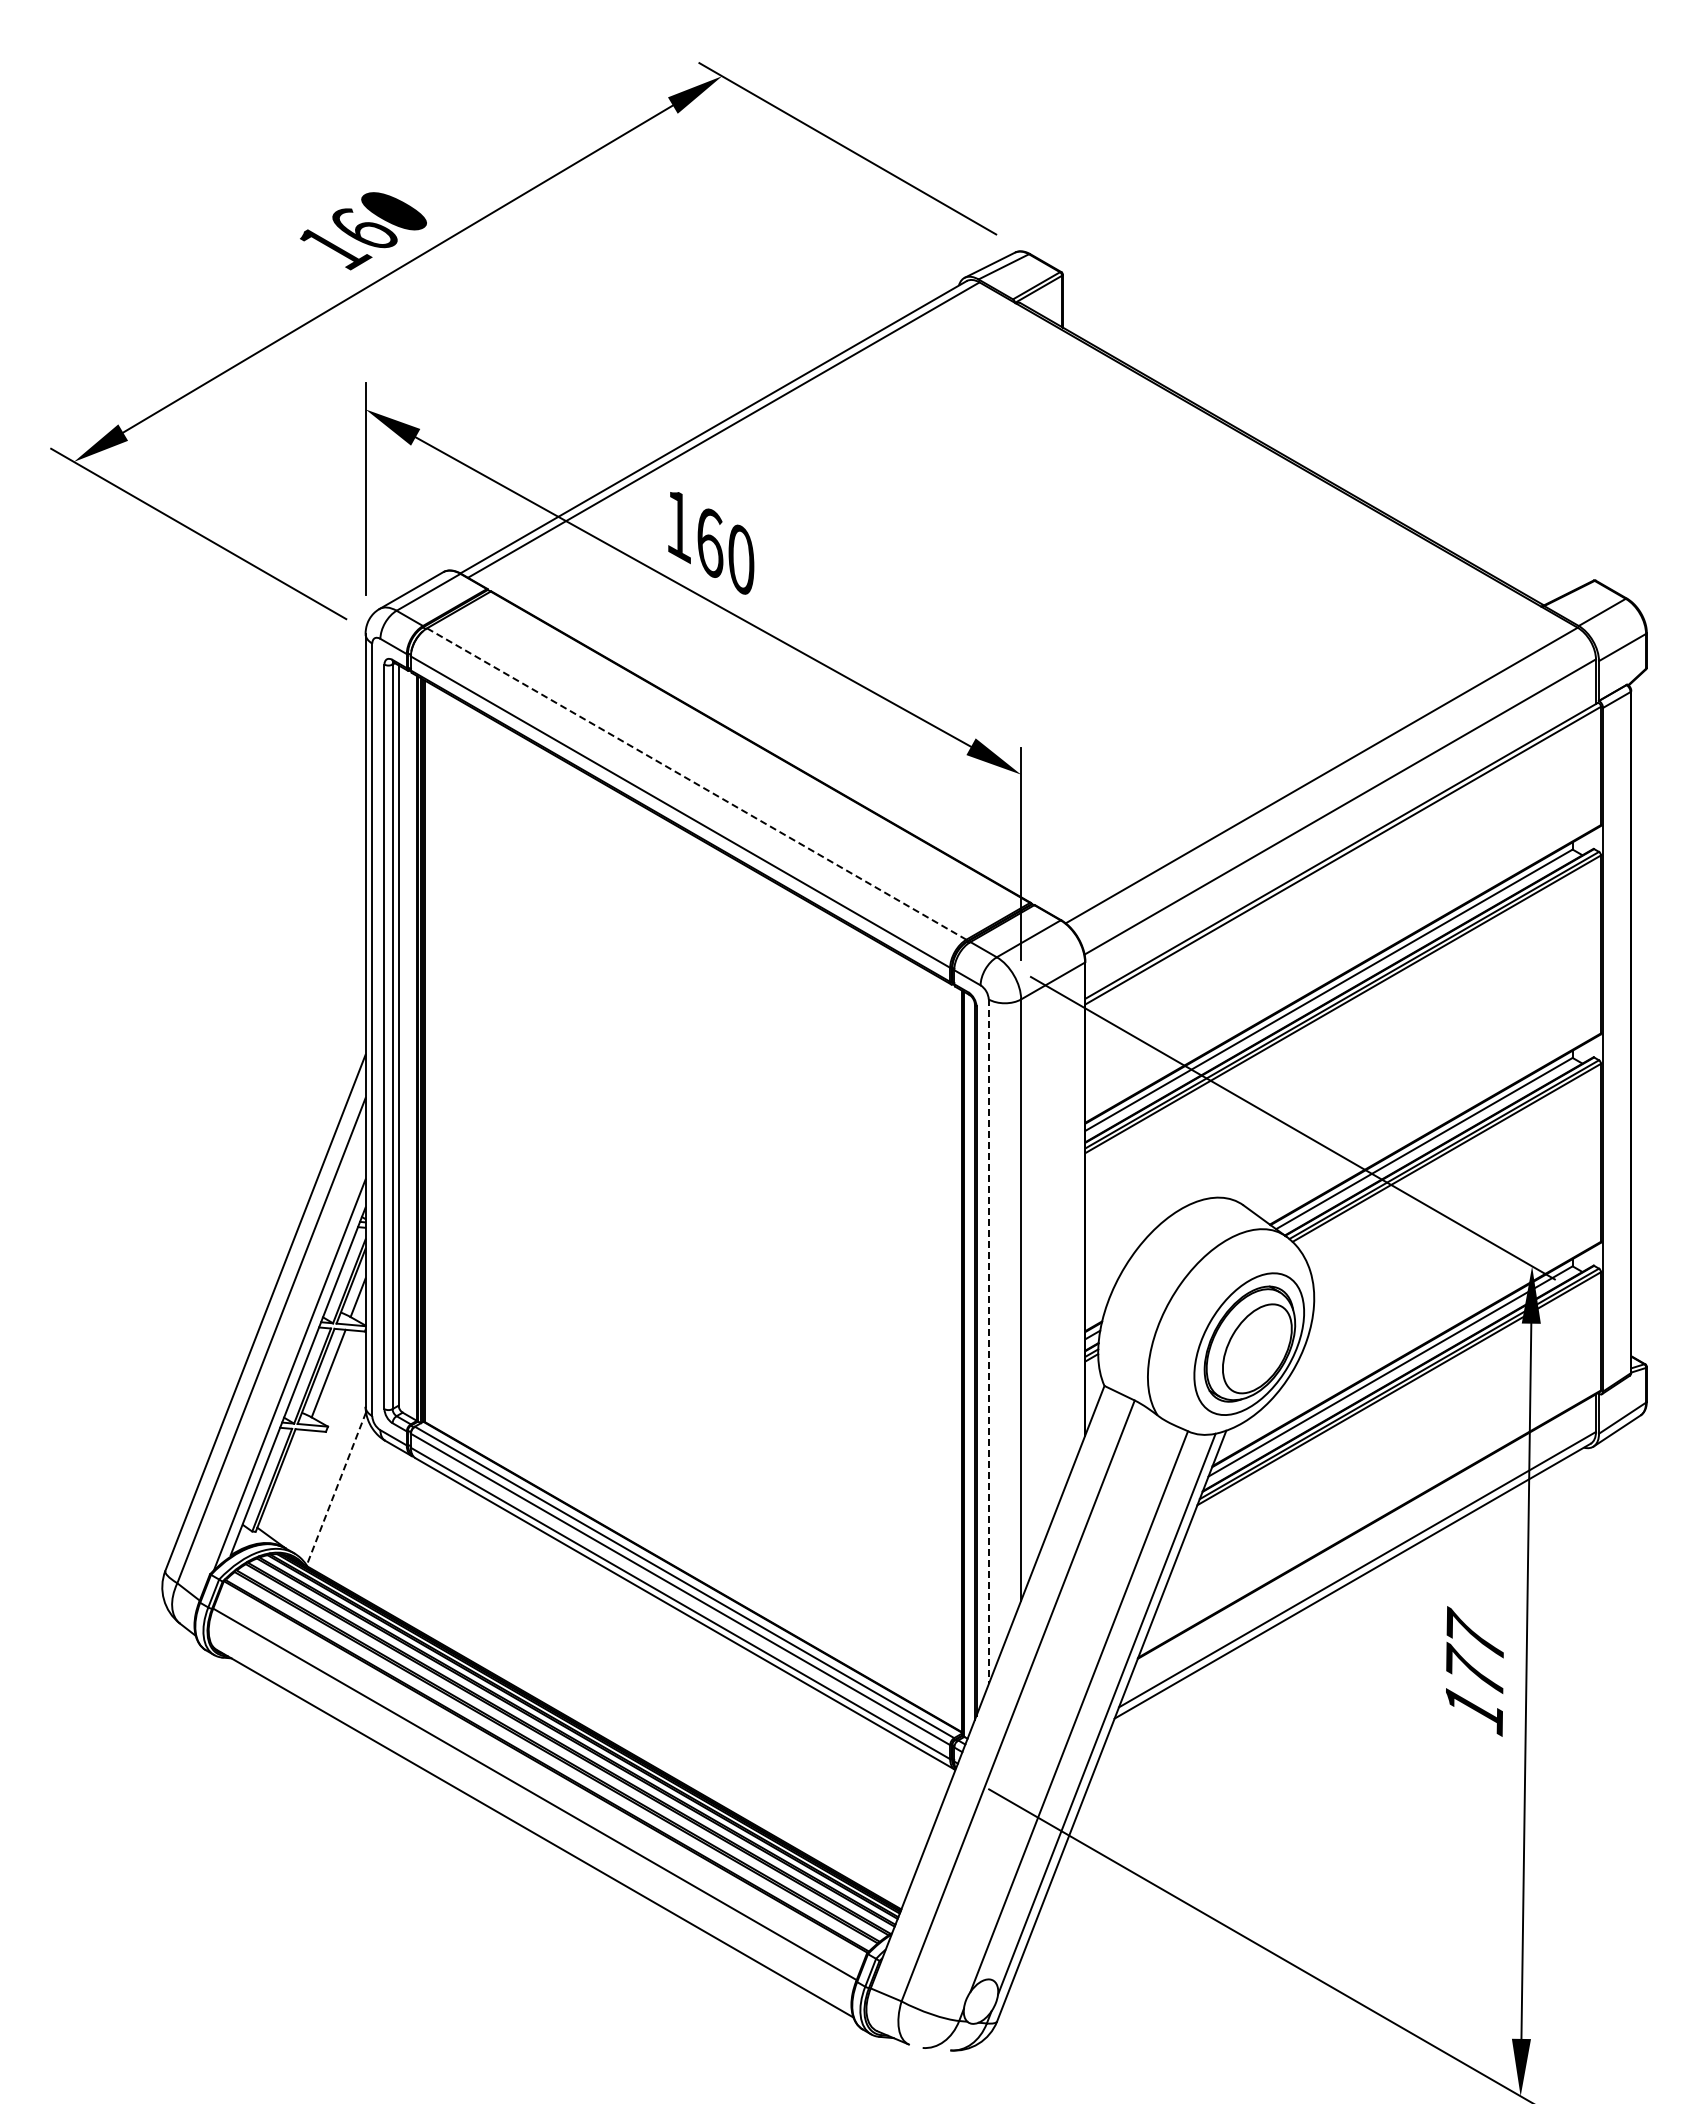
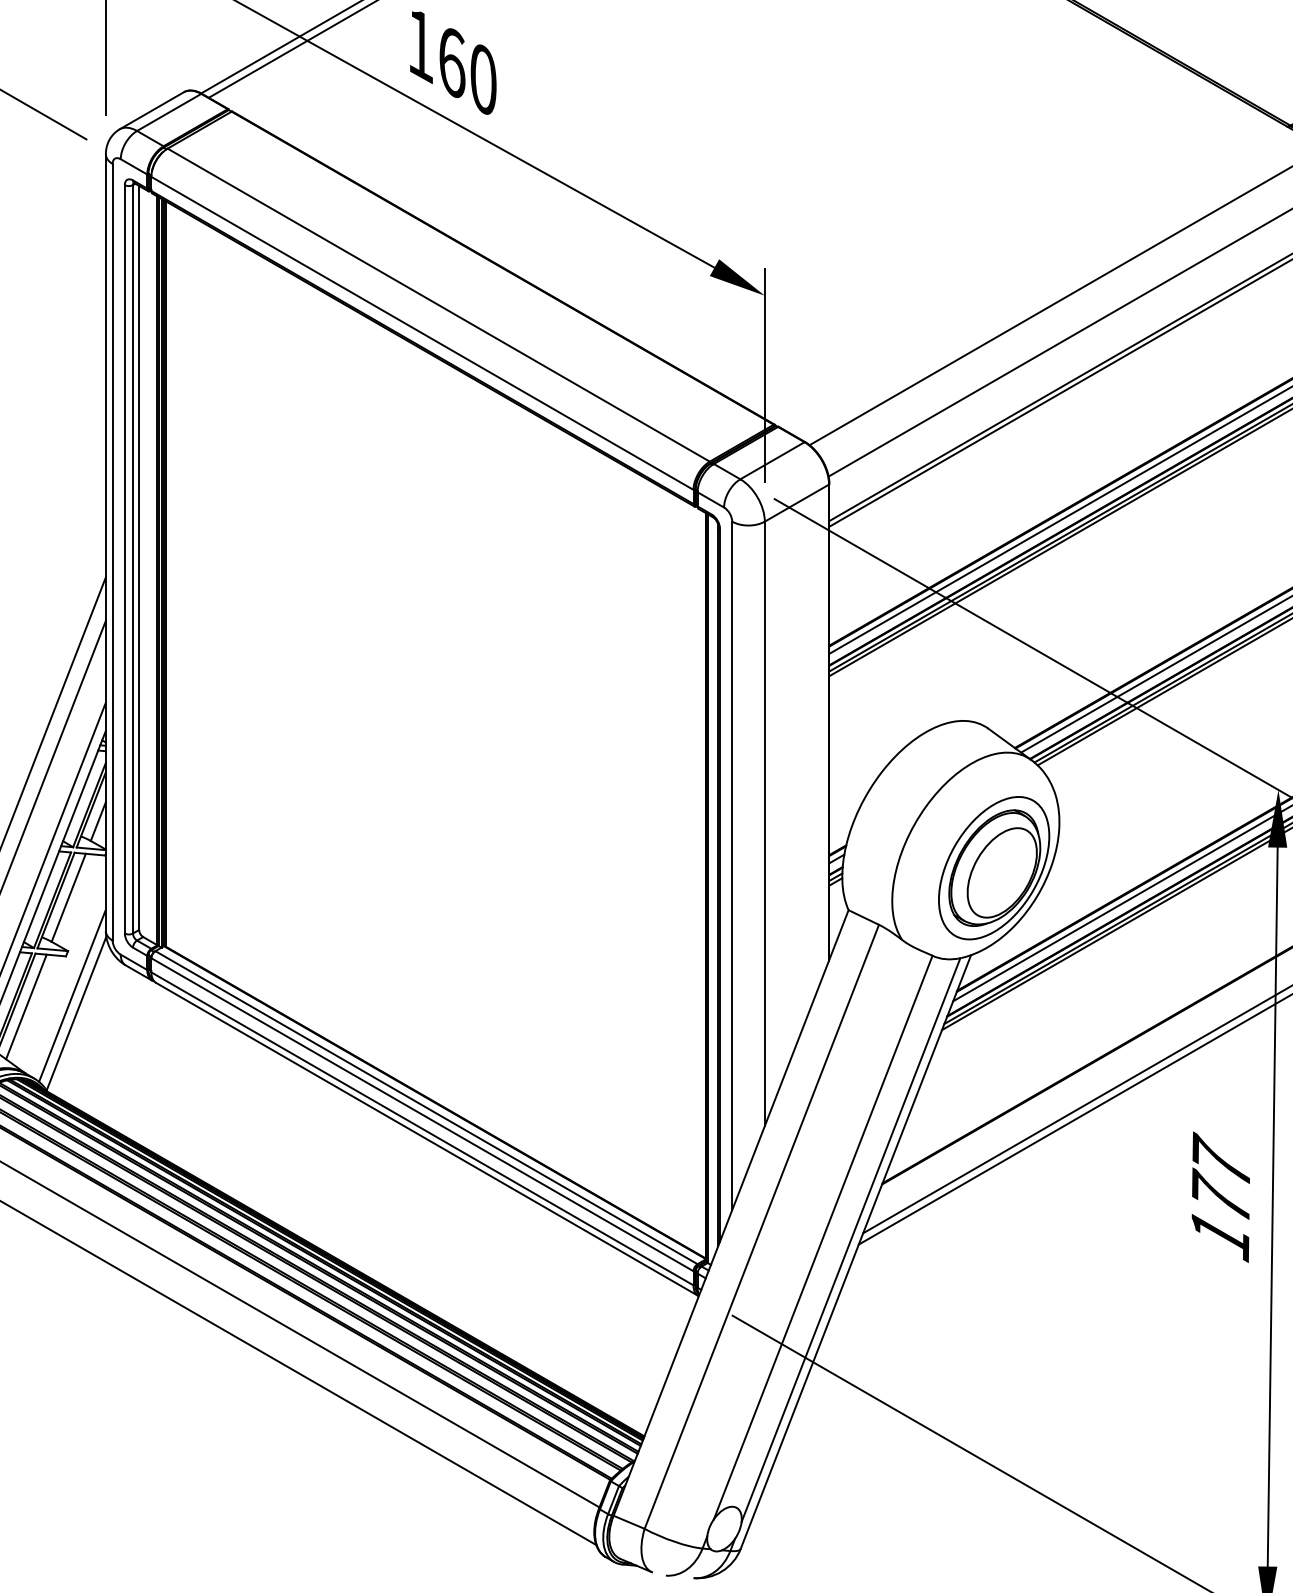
line: (697, 784) -> (439, 305), dashed -> solid
line: (988, 1342) -> (732, 866), dashed -> solid
line: (332, 1470) -> (72, 995), added
line: (286, 1482) -> (26, 1007), added
line: (336, 1488) -> (76, 1013), dashed -> solid

